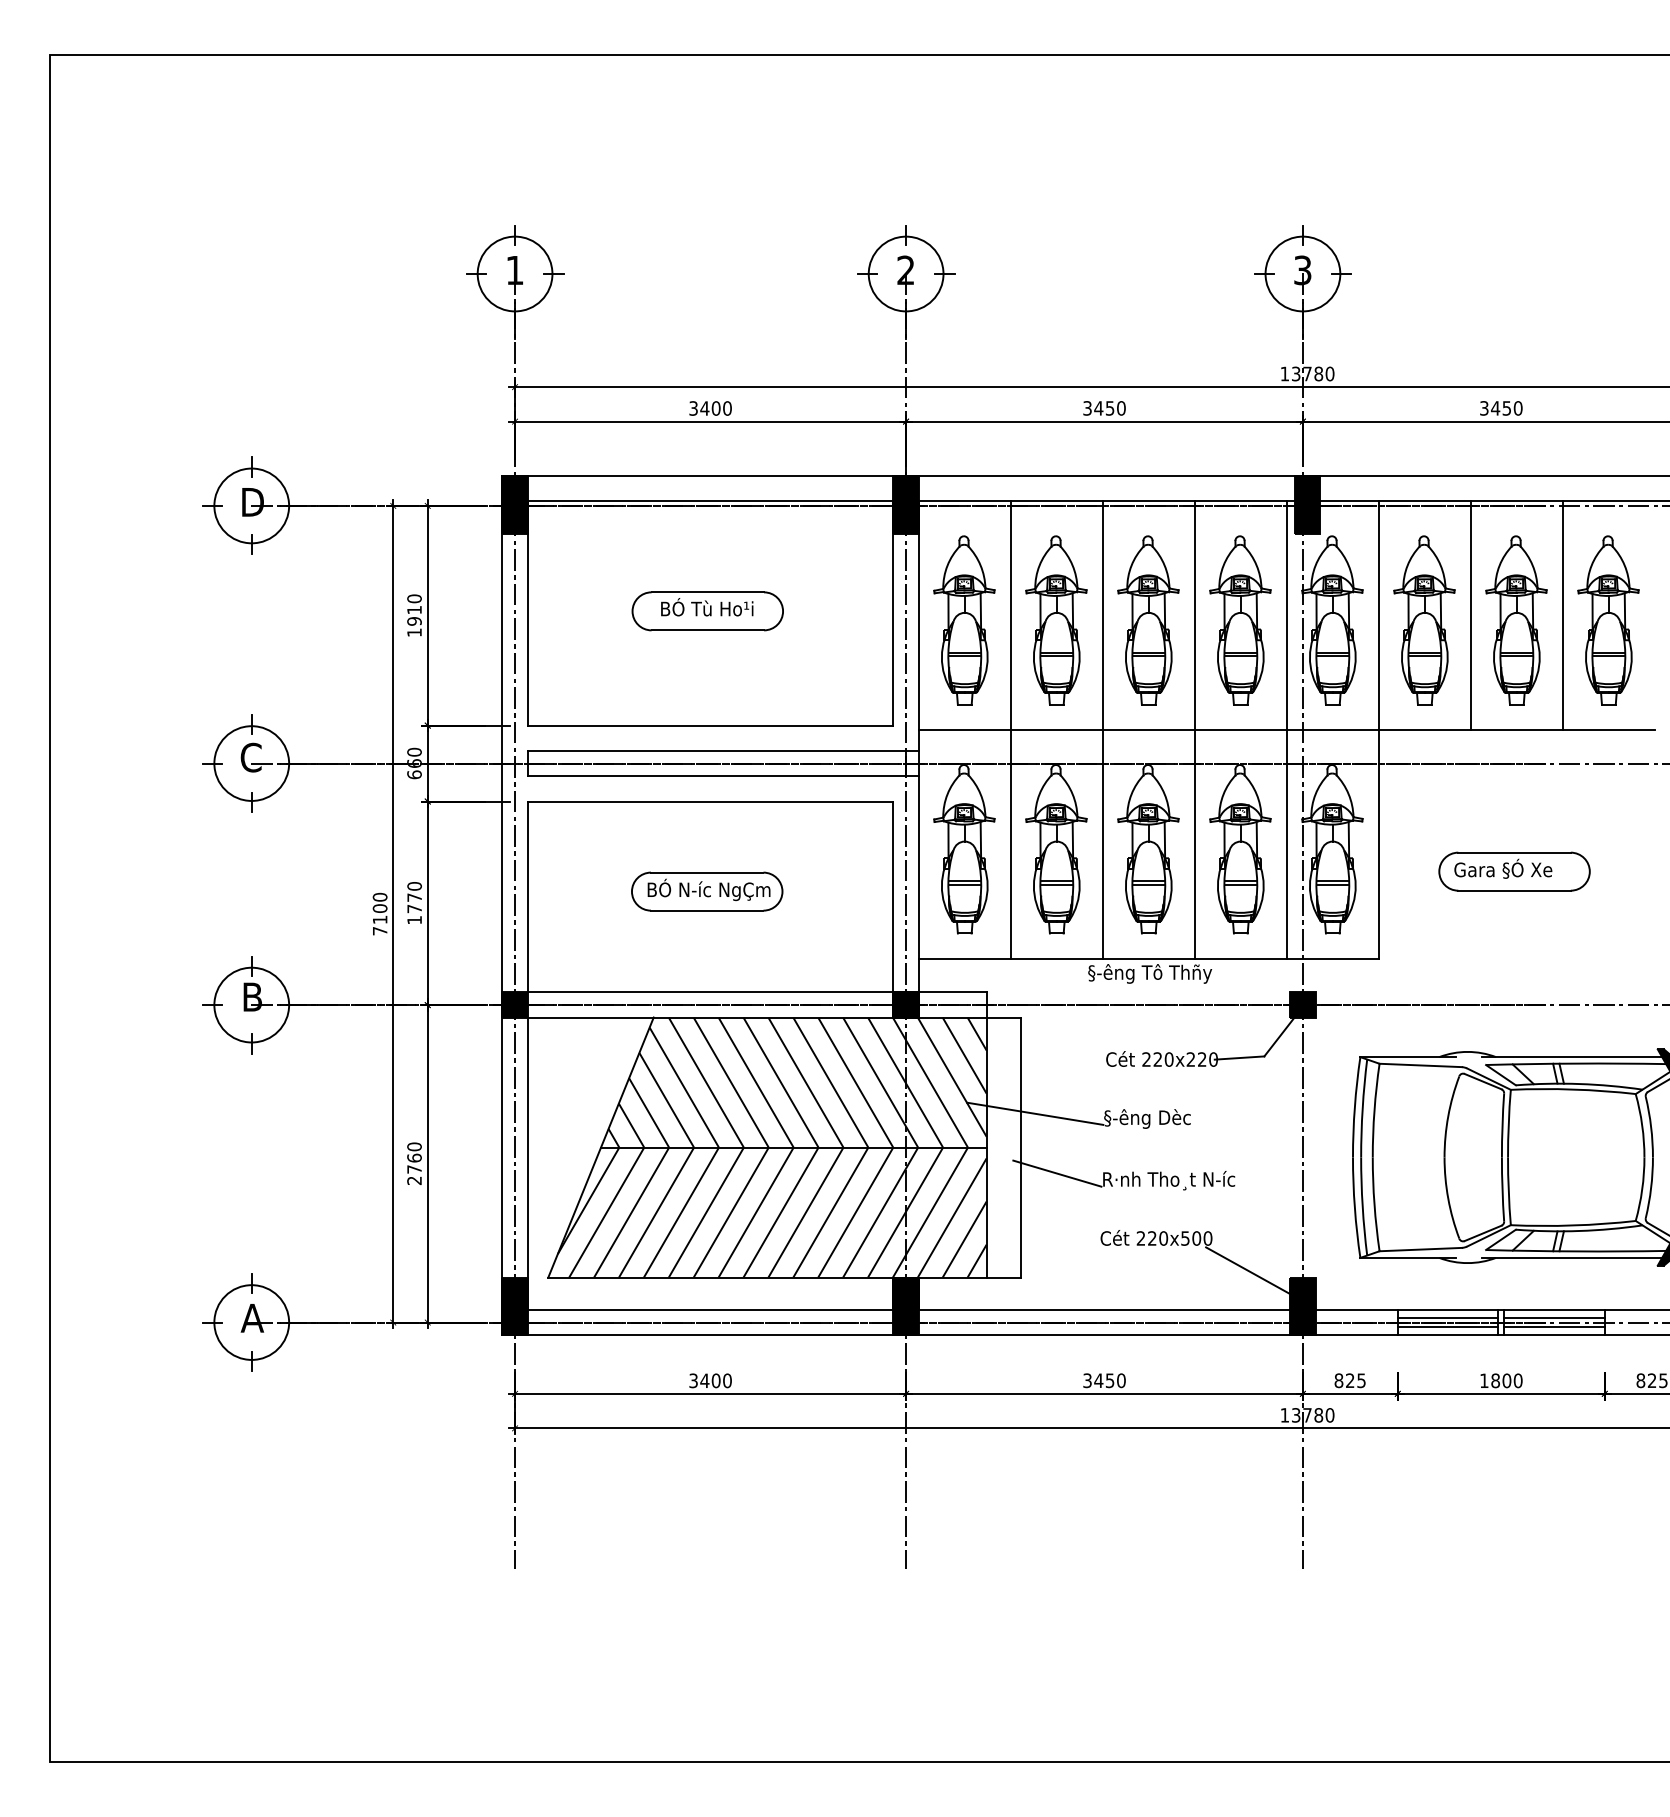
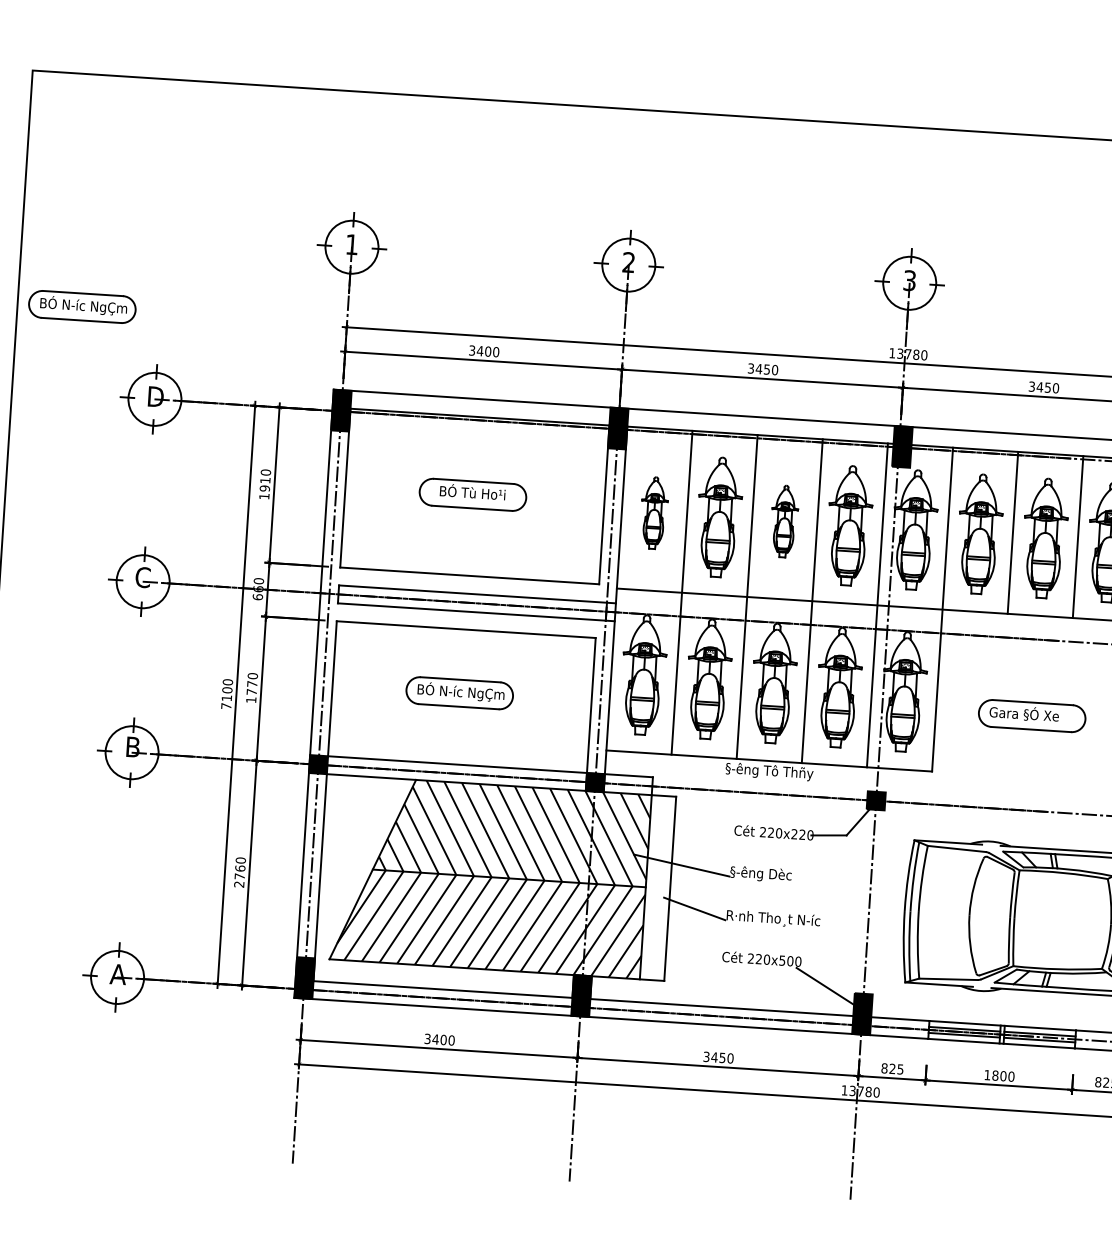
part: (141, 382) -> (82, 306), added
part: (964, 620) -> (654, 513), size x0.6
part: (1148, 620) -> (784, 521), size x0.6

